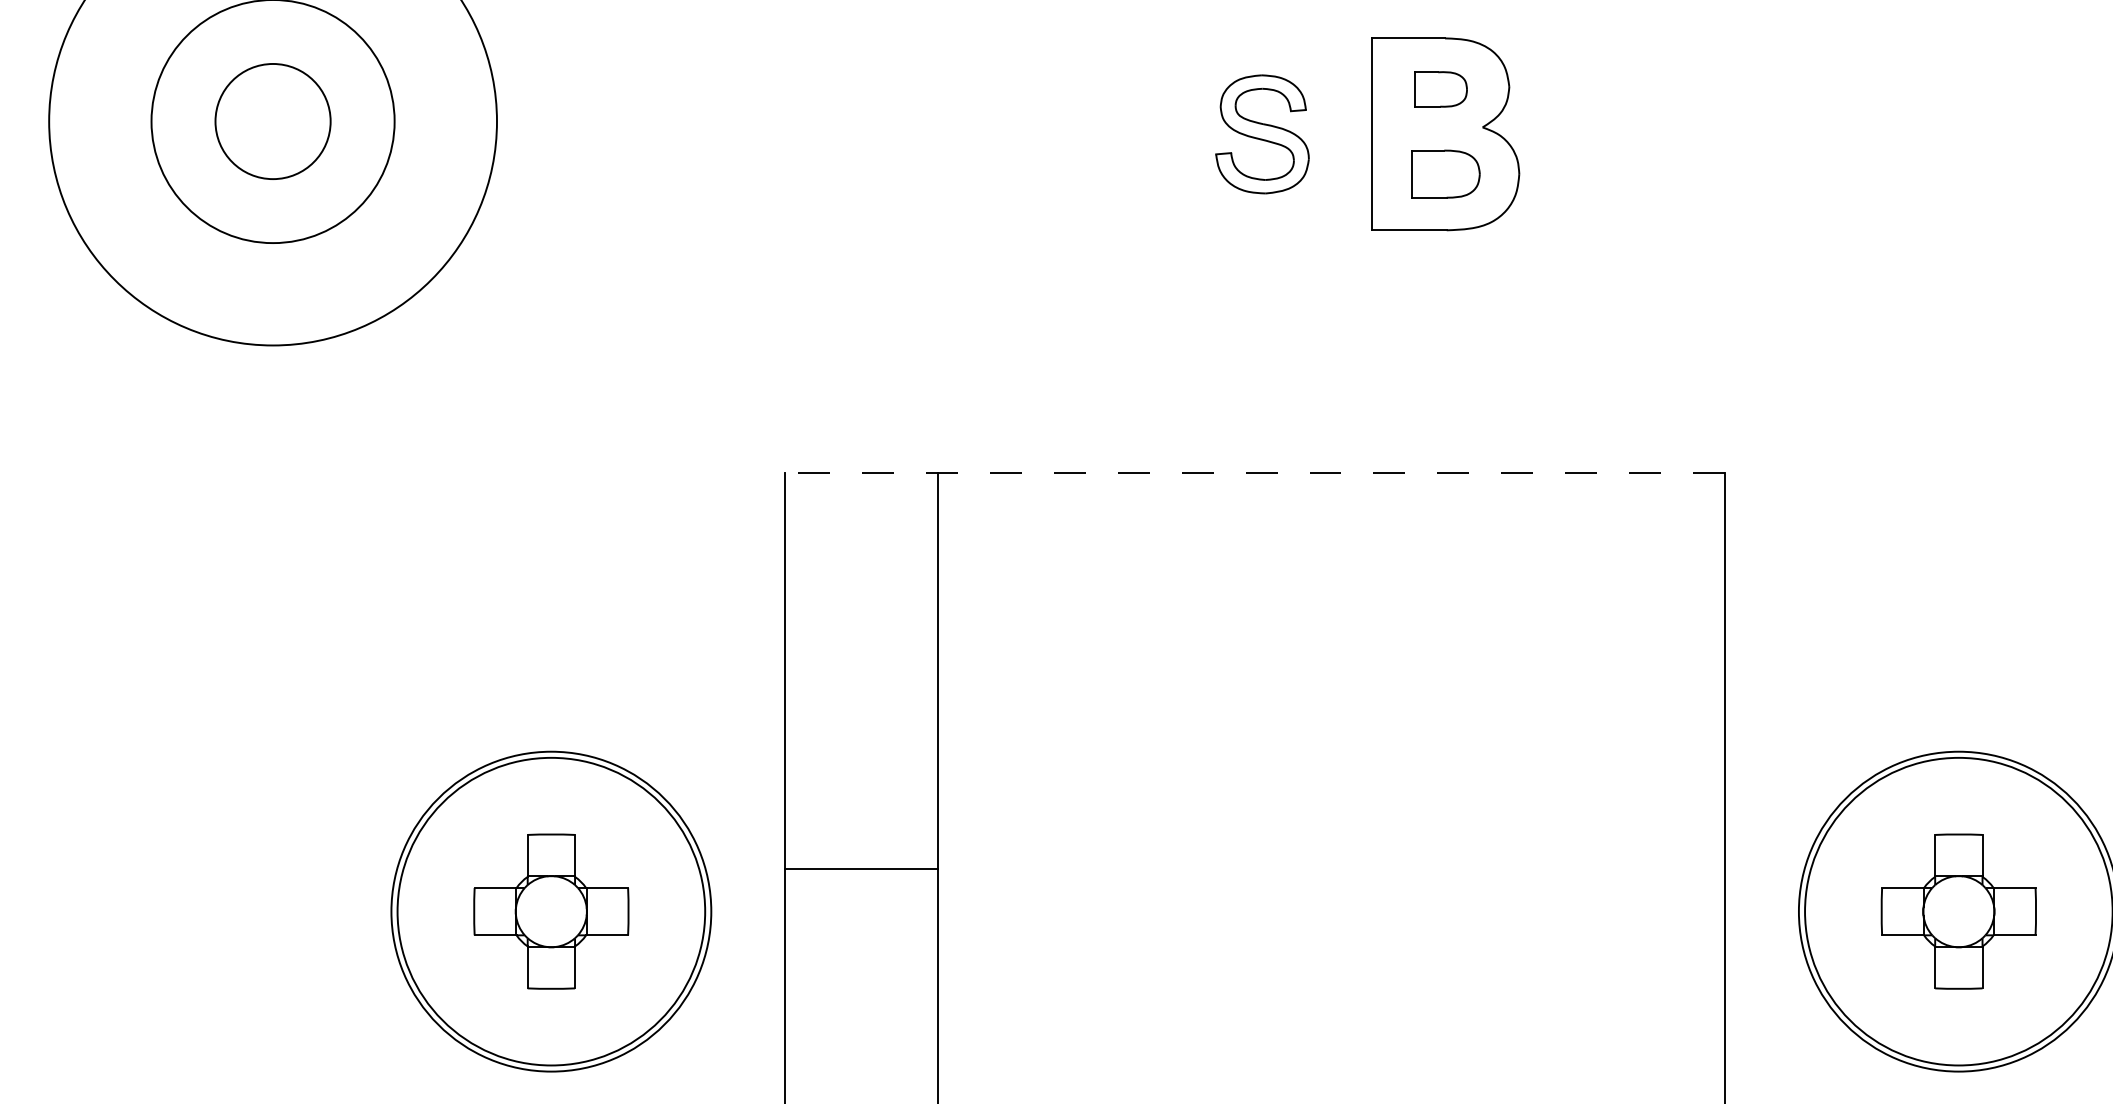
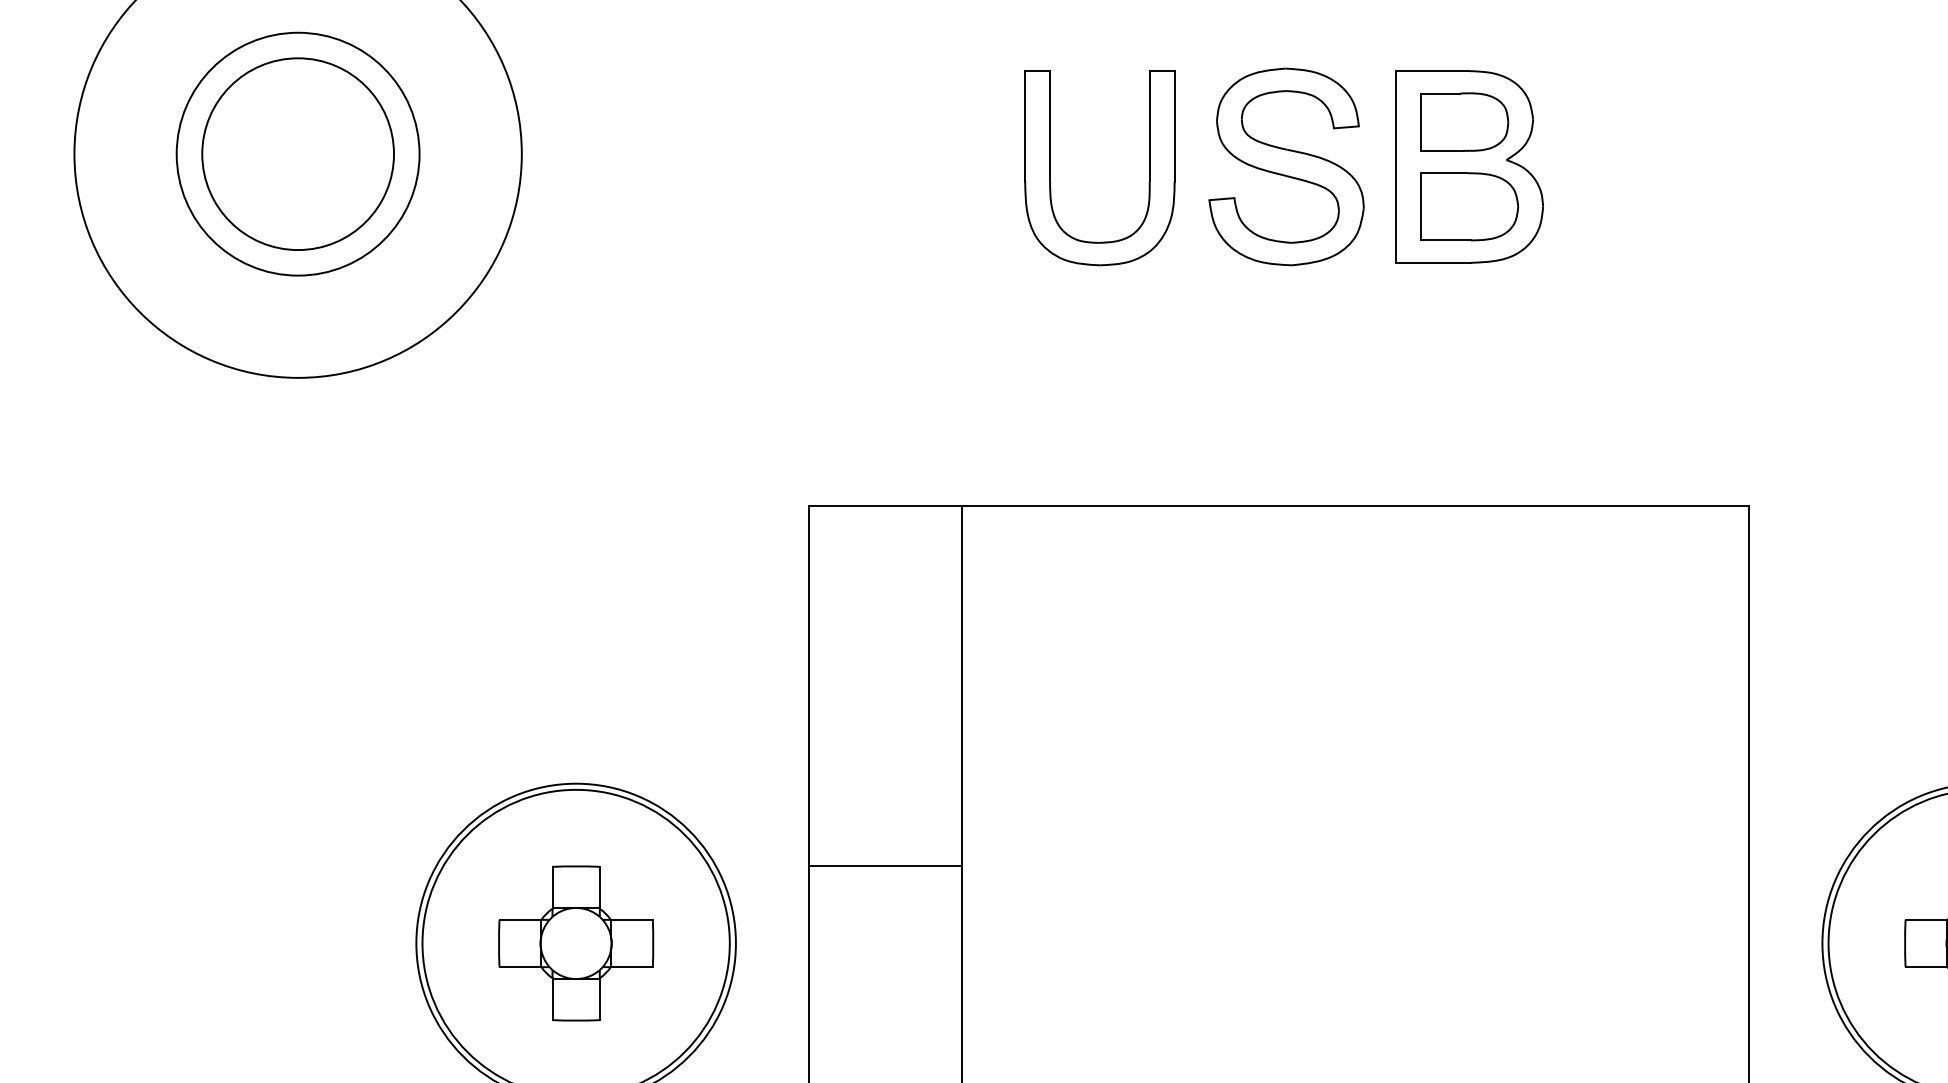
part: (1440, 89) -> (1464, 122), size x1.67
circle: (273, 121) -> (298, 154), size x1.67
part: (1262, 134) -> (1286, 167), size x1.67
part: (1026, 135) -> (1050, 168), added
part: (1445, 173) -> (1469, 206), size x1.43
line: (1254, 473) -> (1278, 505), dashed -> solid
line: (860, 868) -> (884, 865), moved

